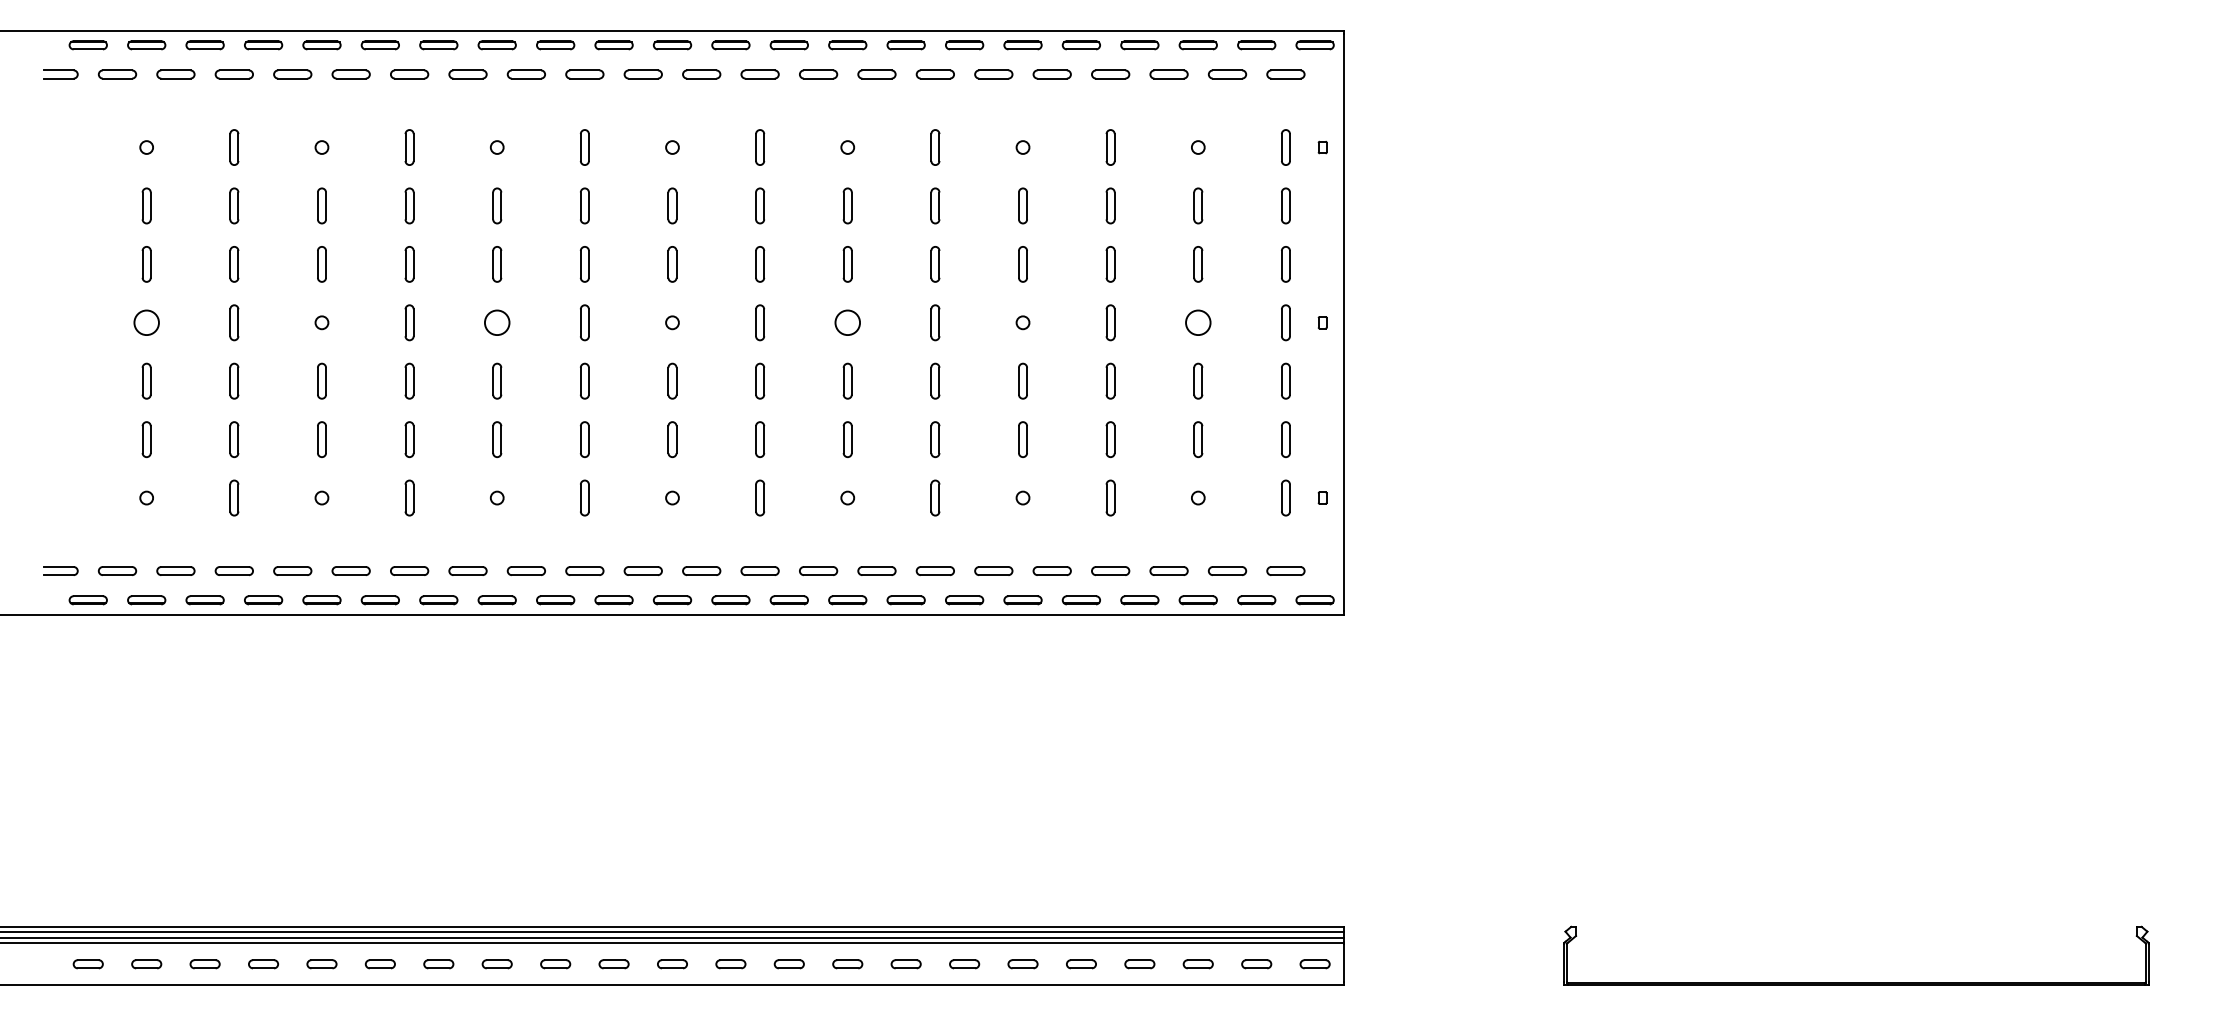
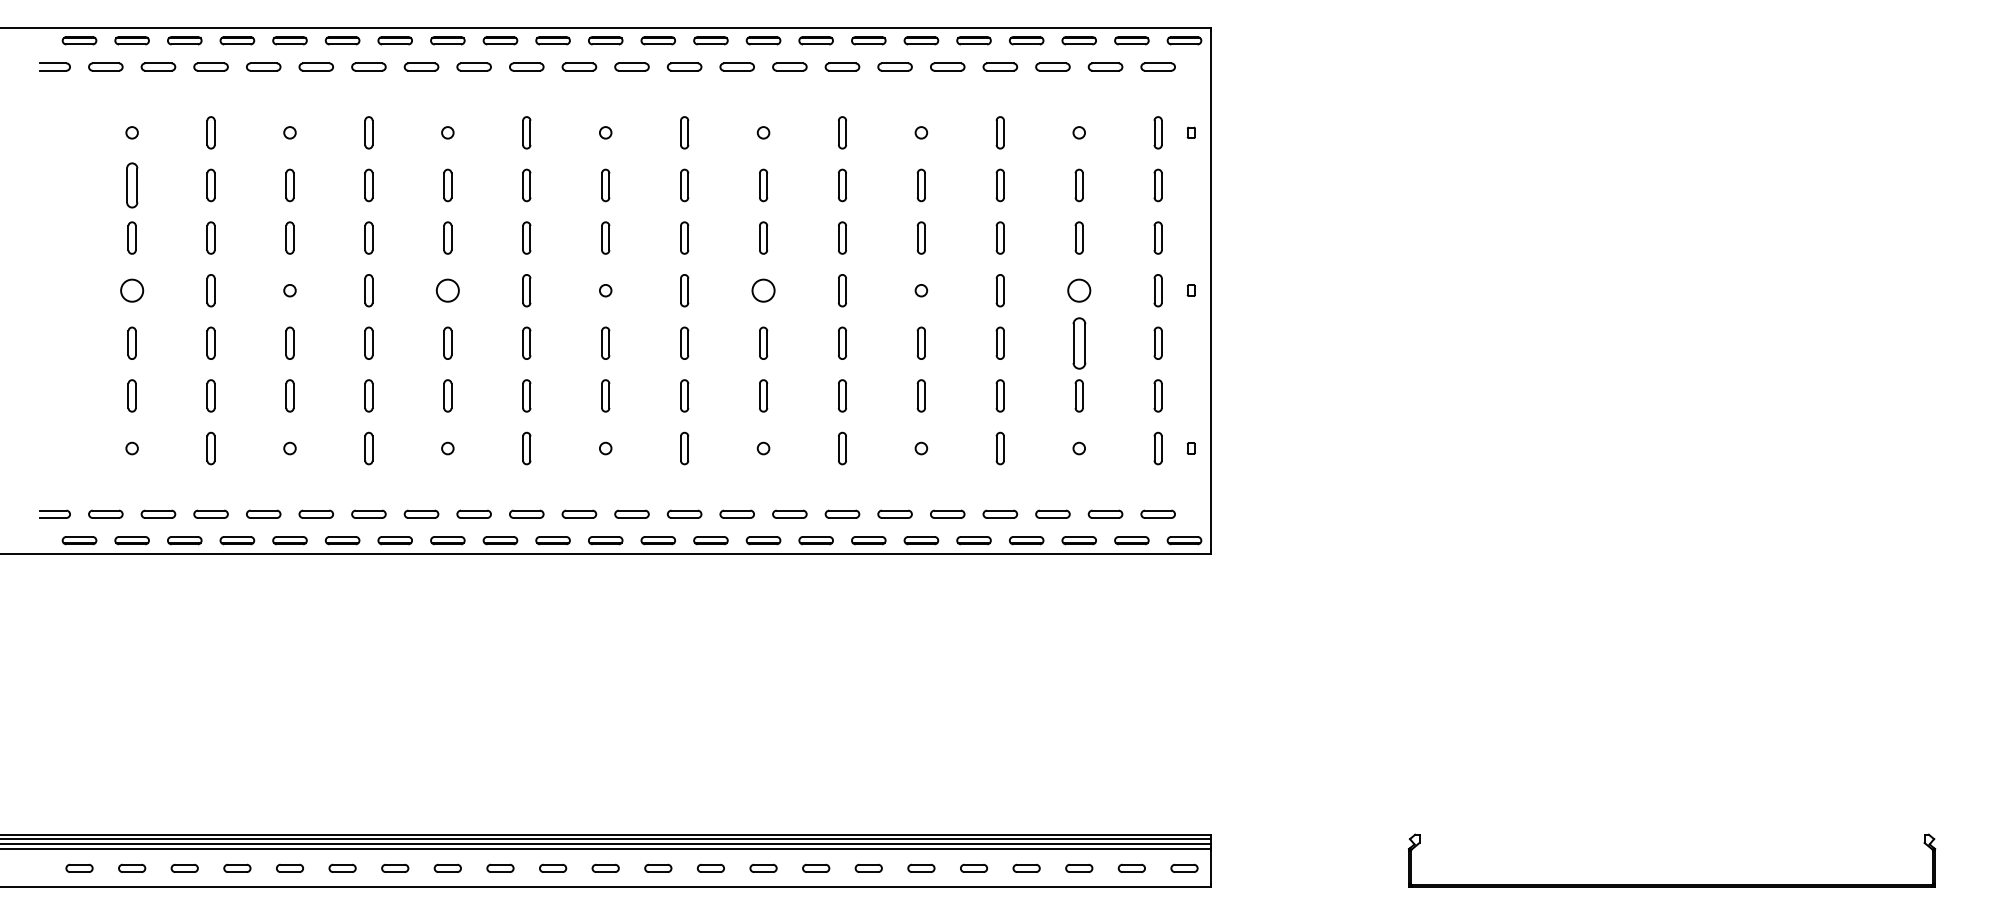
part: (145, 205) -> (131, 185), size x1.4
part: (1197, 380) -> (1078, 342), size x1.6

